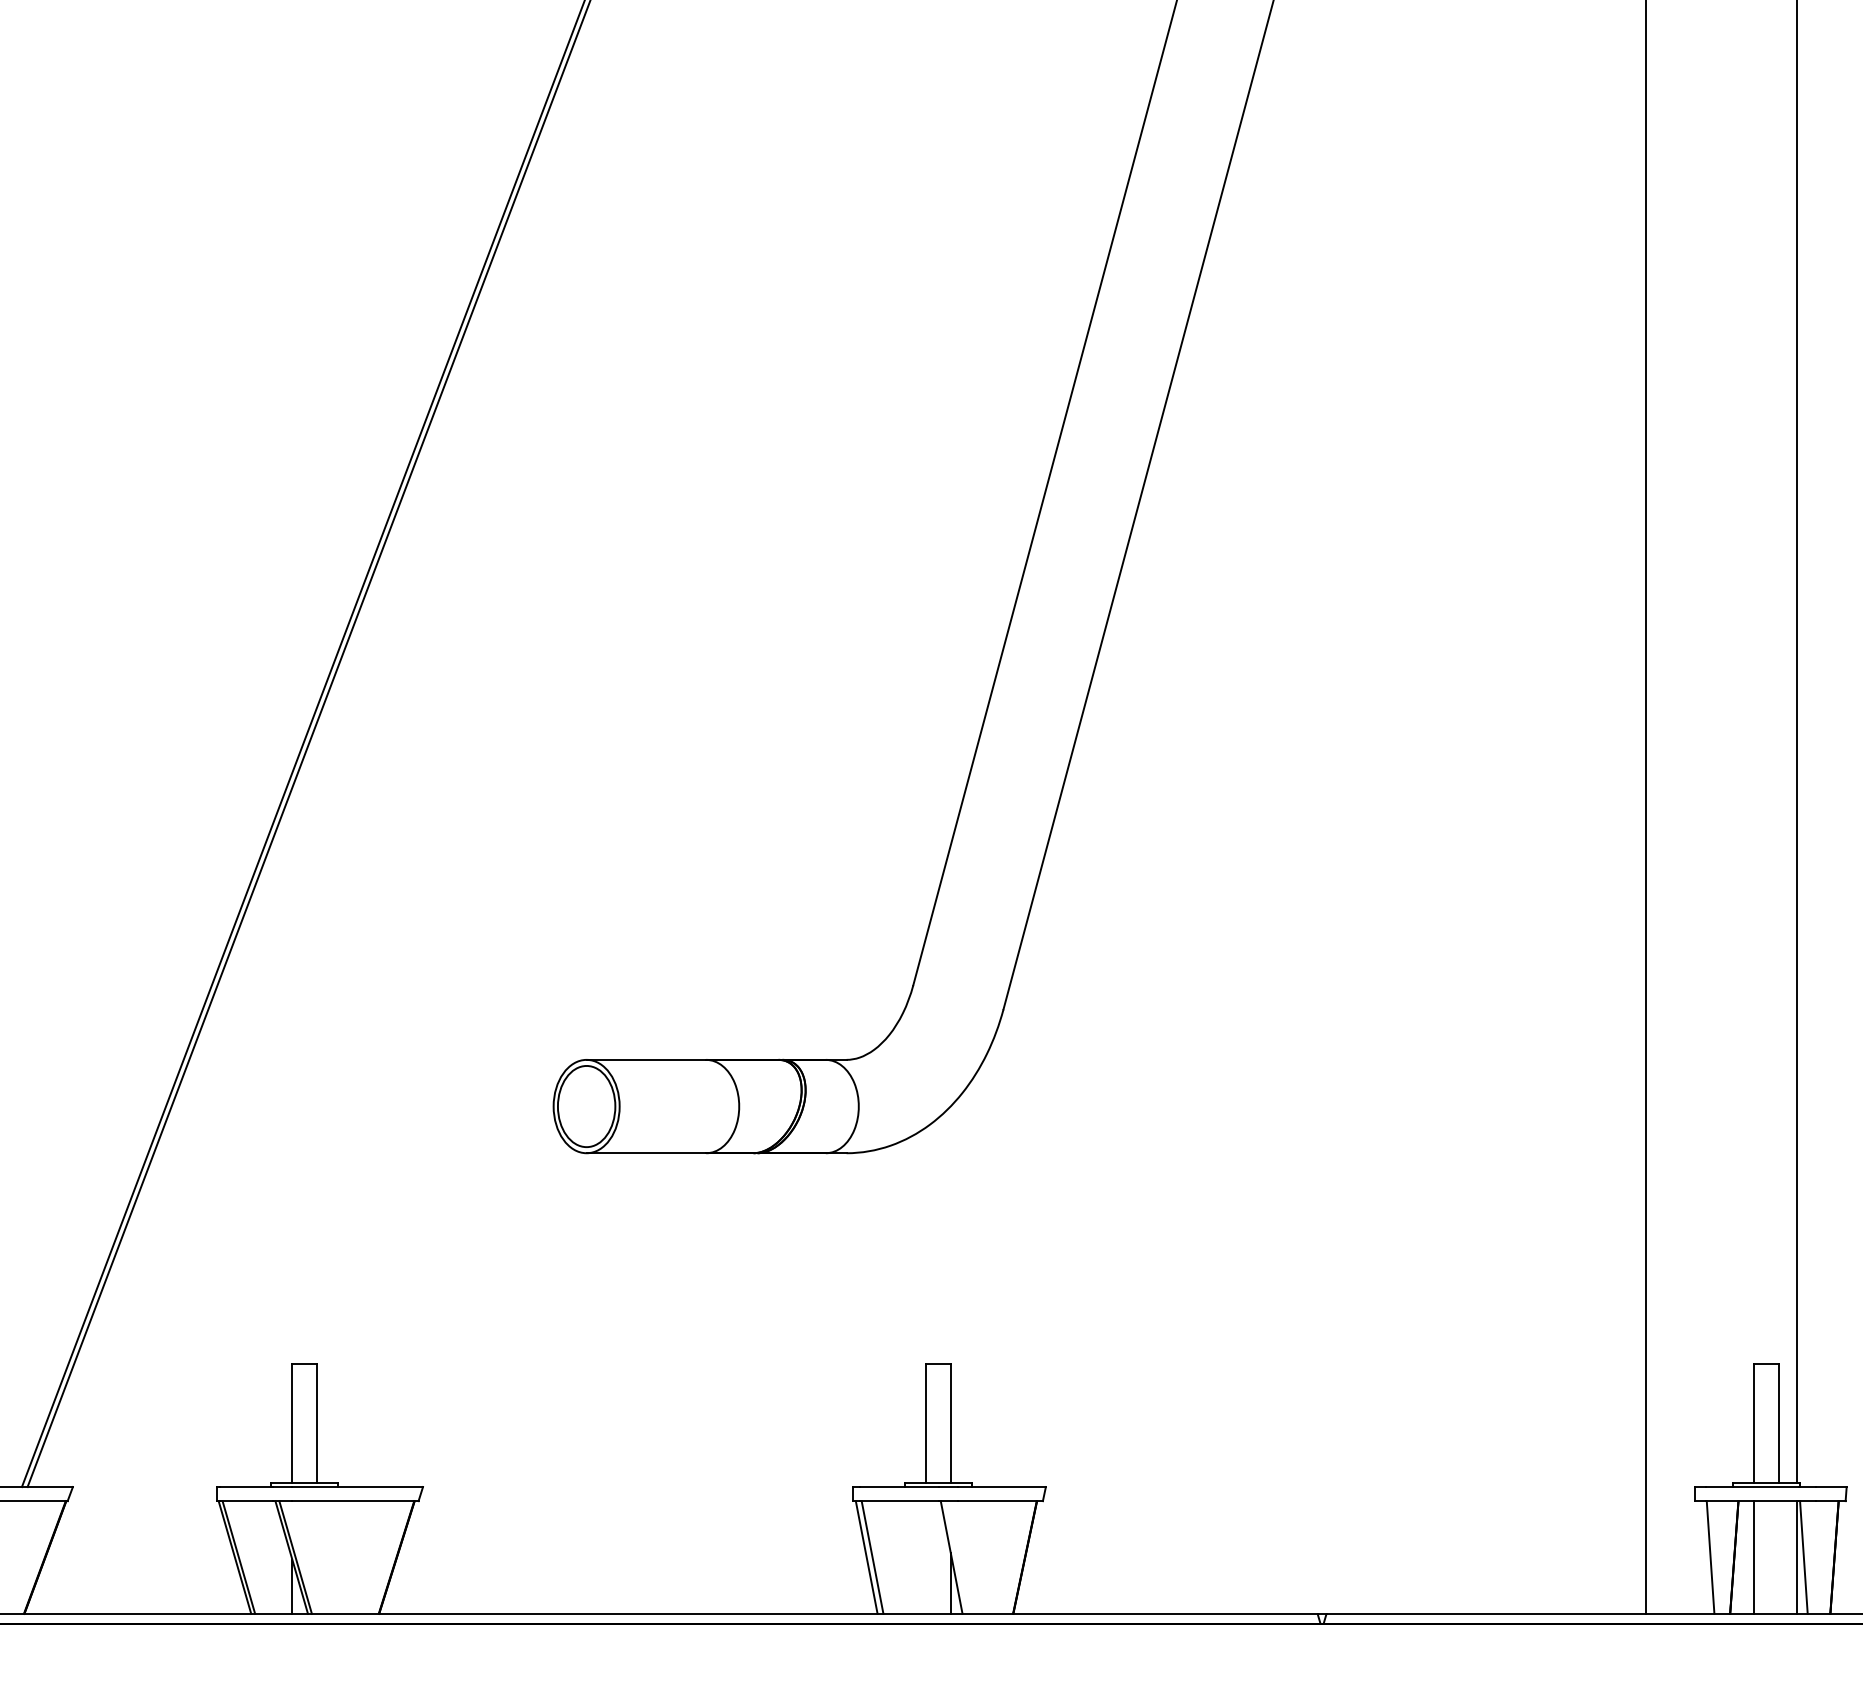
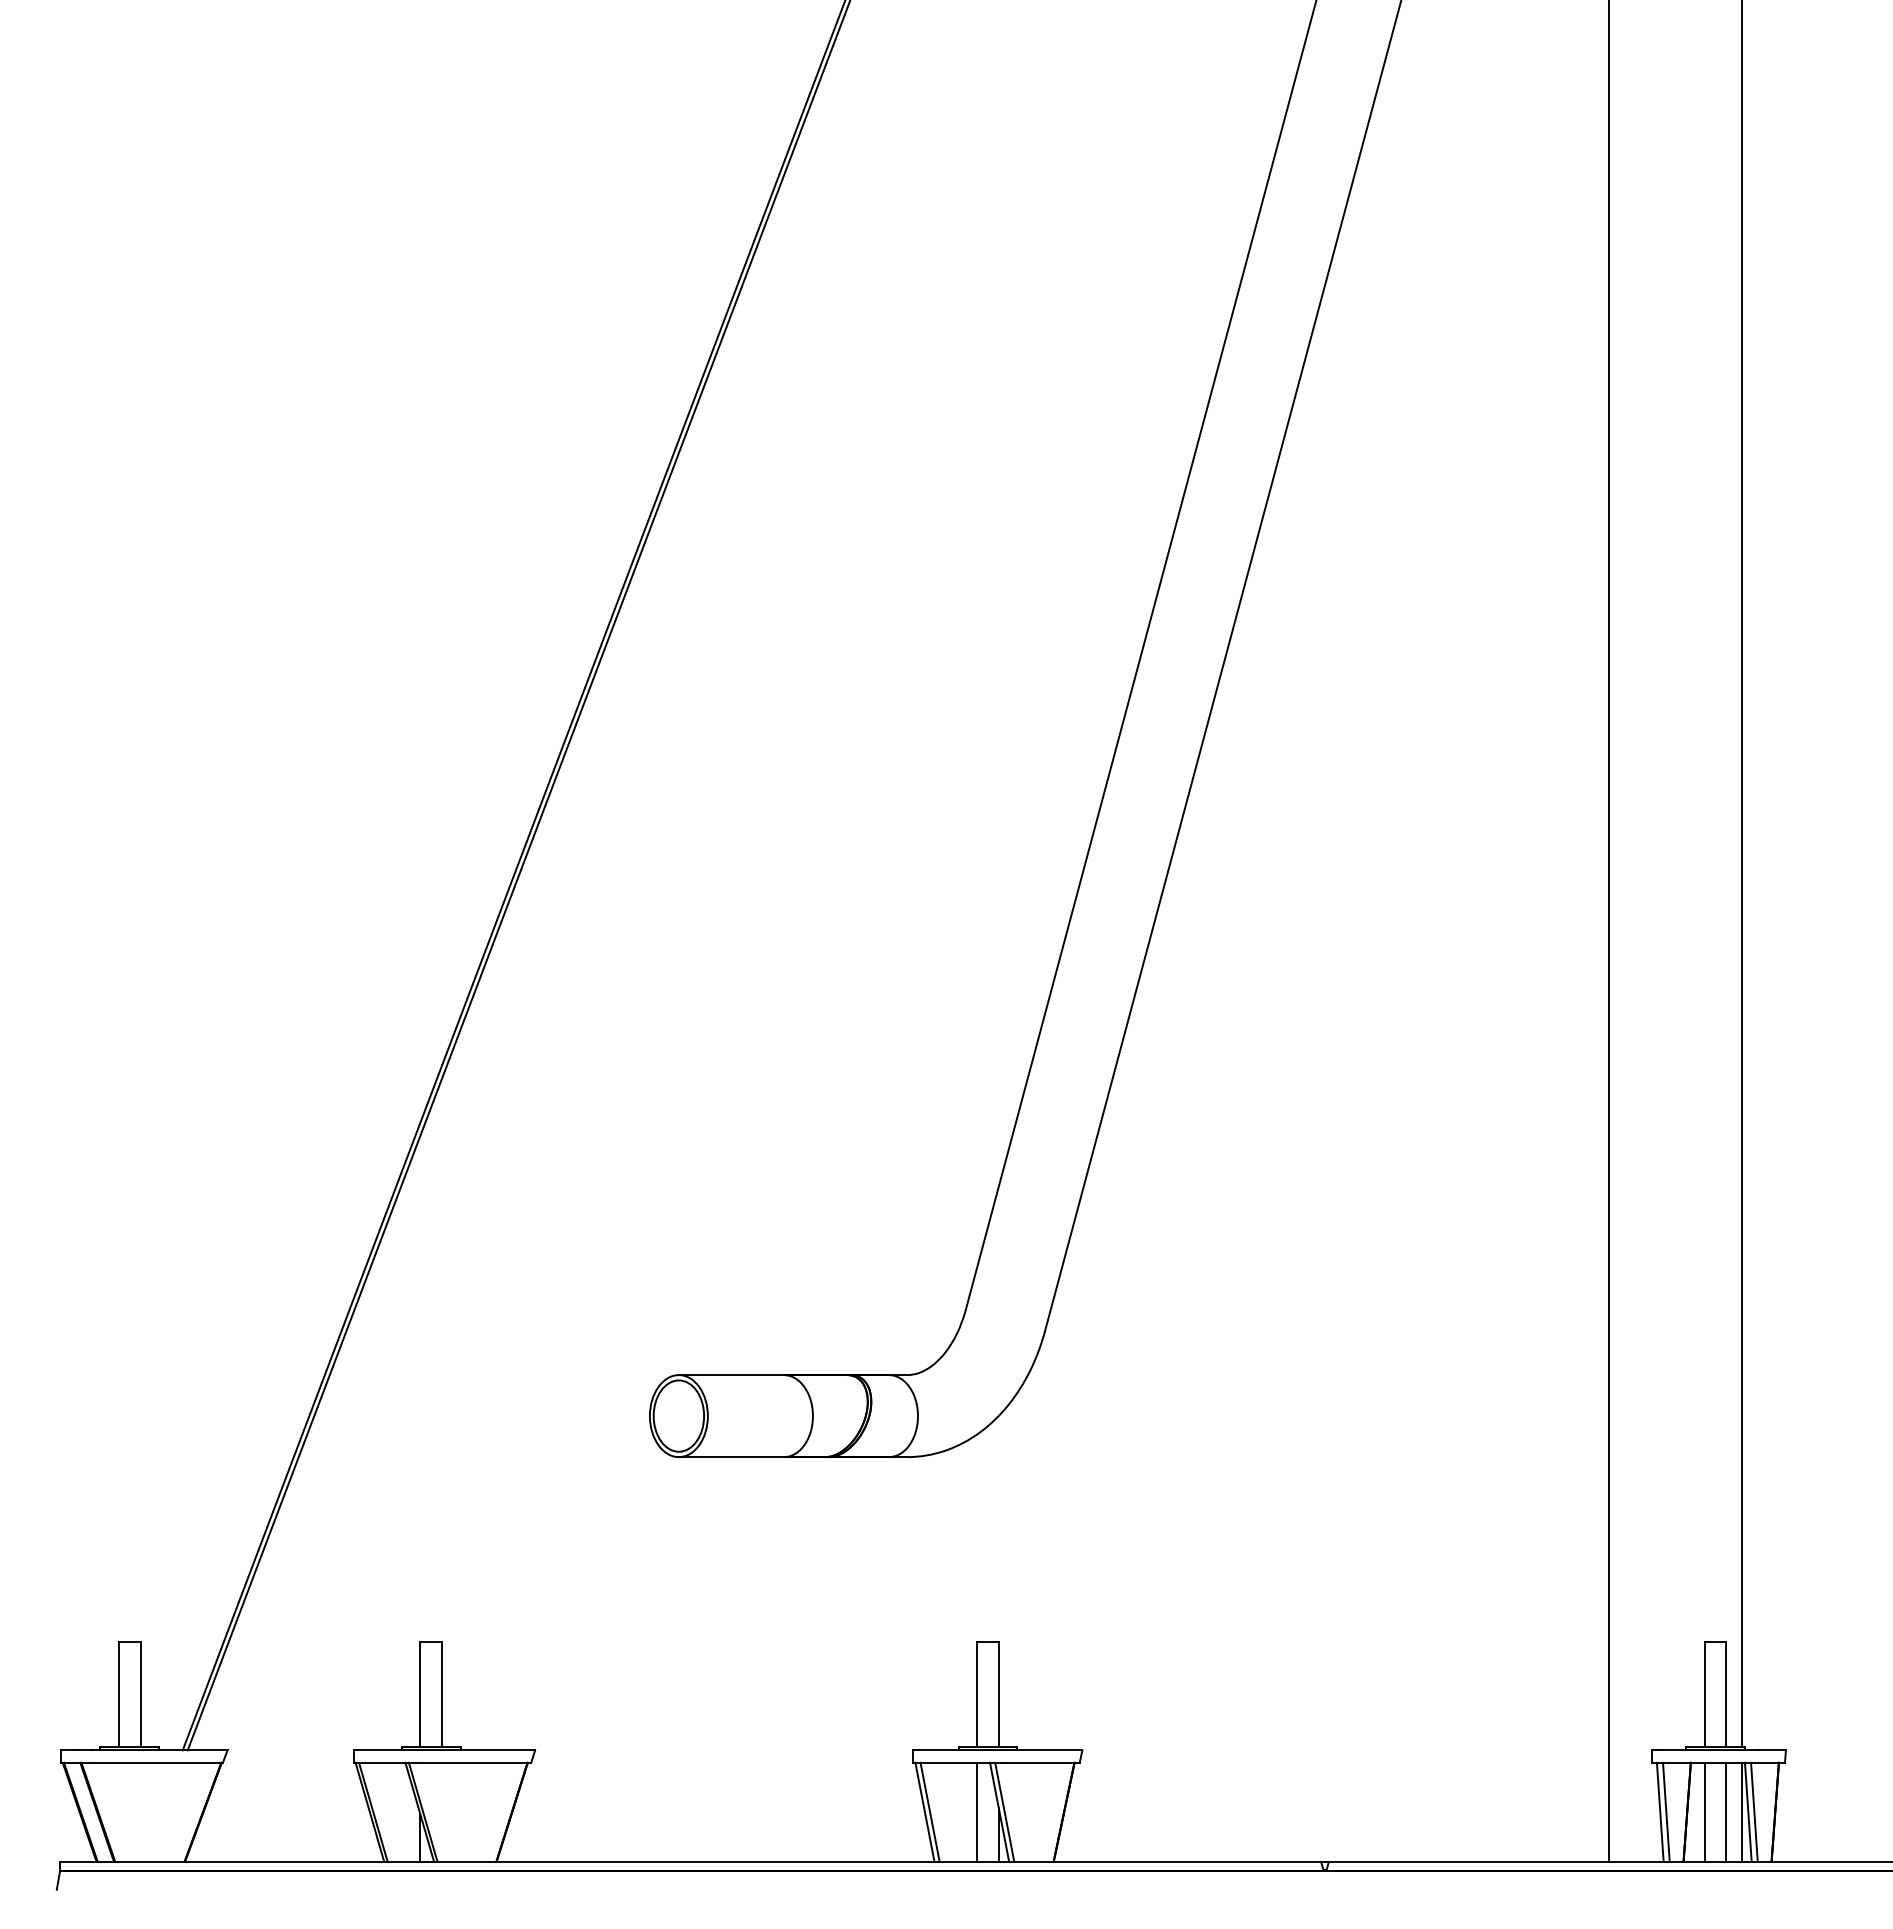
line: (926, 1556) -> (977, 1811), added
line: (957, 1556) -> (1004, 1811), added
line: (1702, 1556) -> (1659, 1811), added
line: (1779, 1556) -> (1726, 1811), added
line: (1810, 1556) -> (1754, 1811), added

